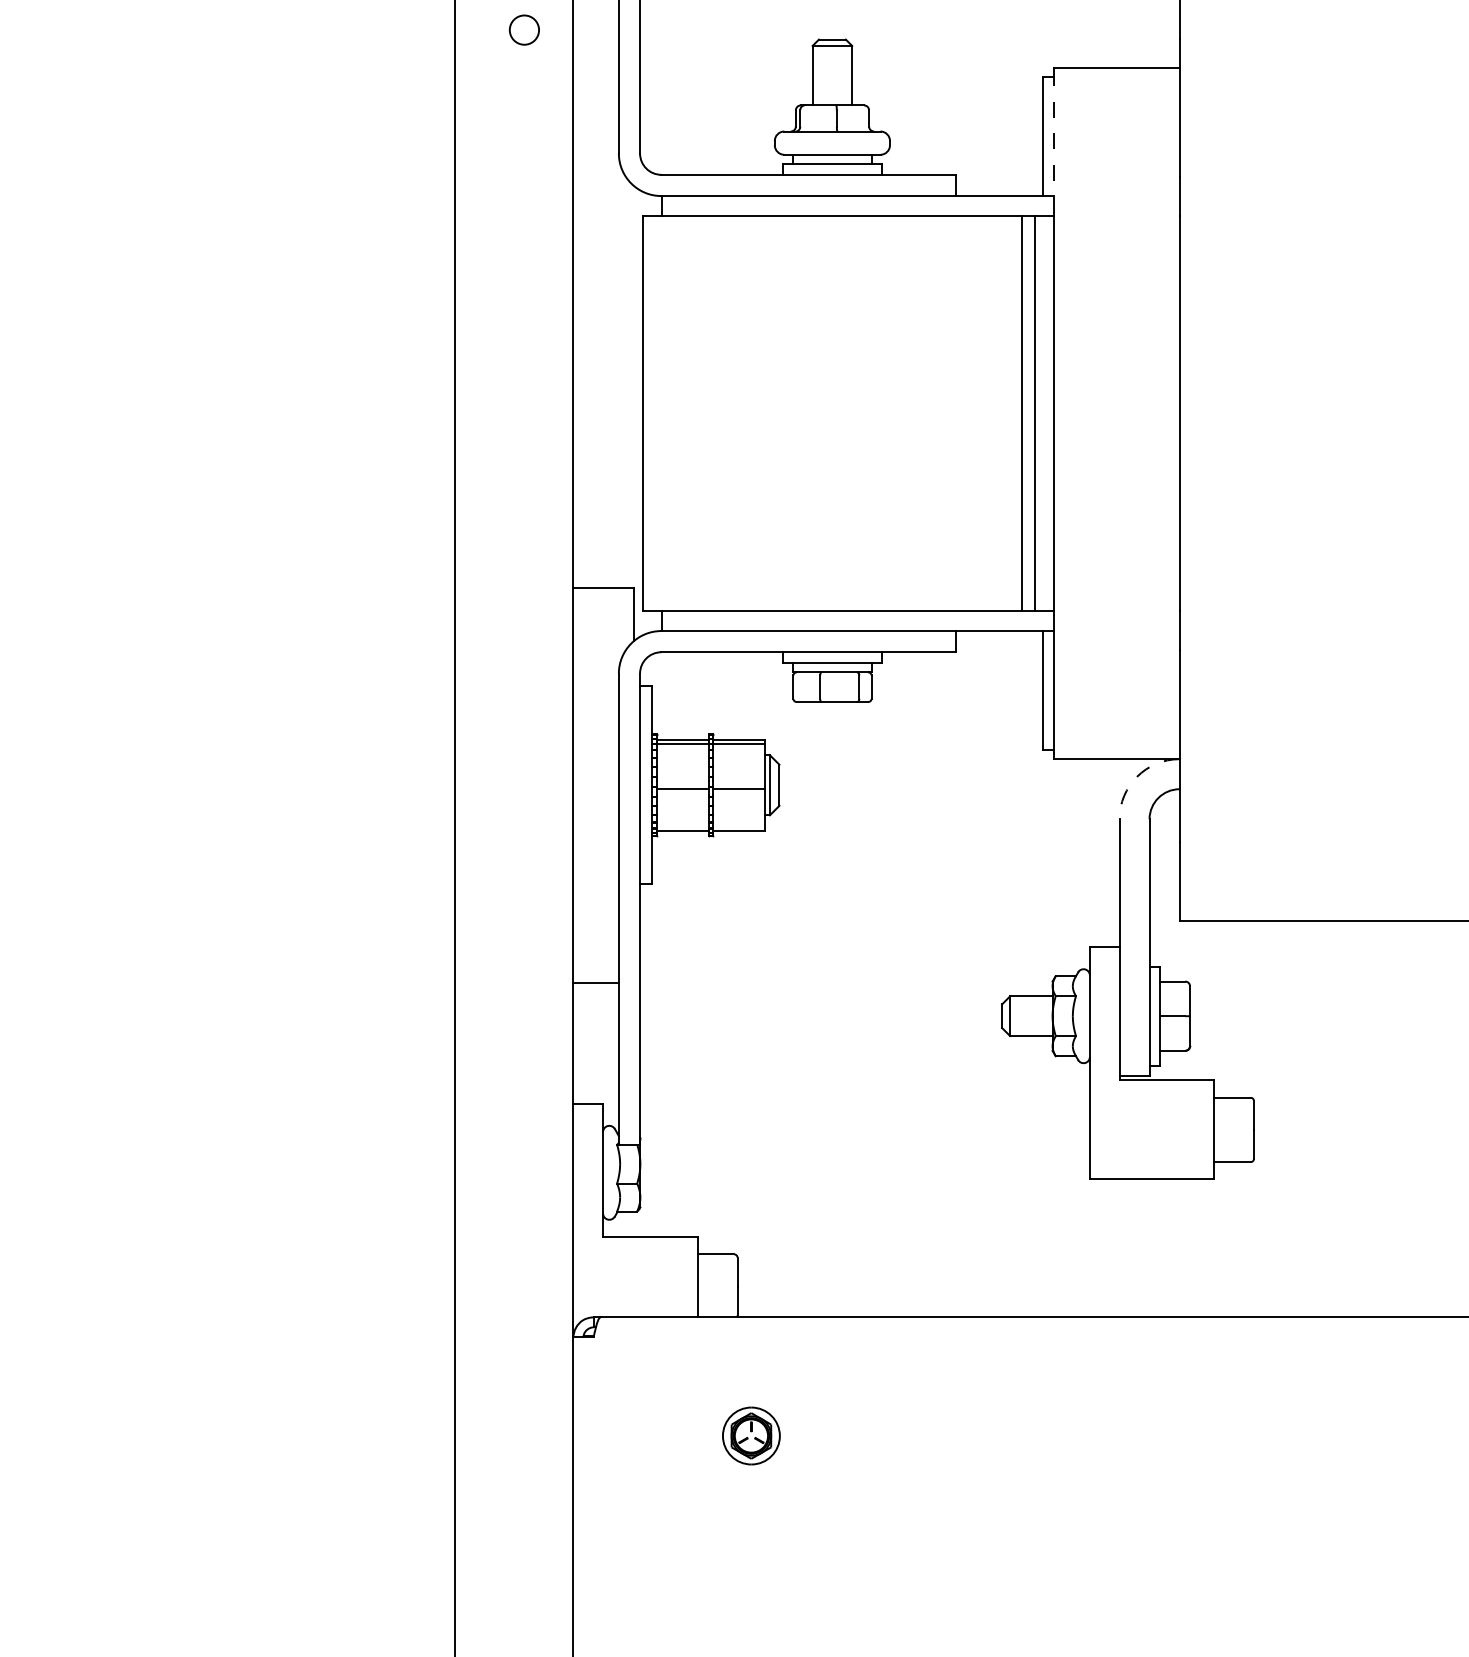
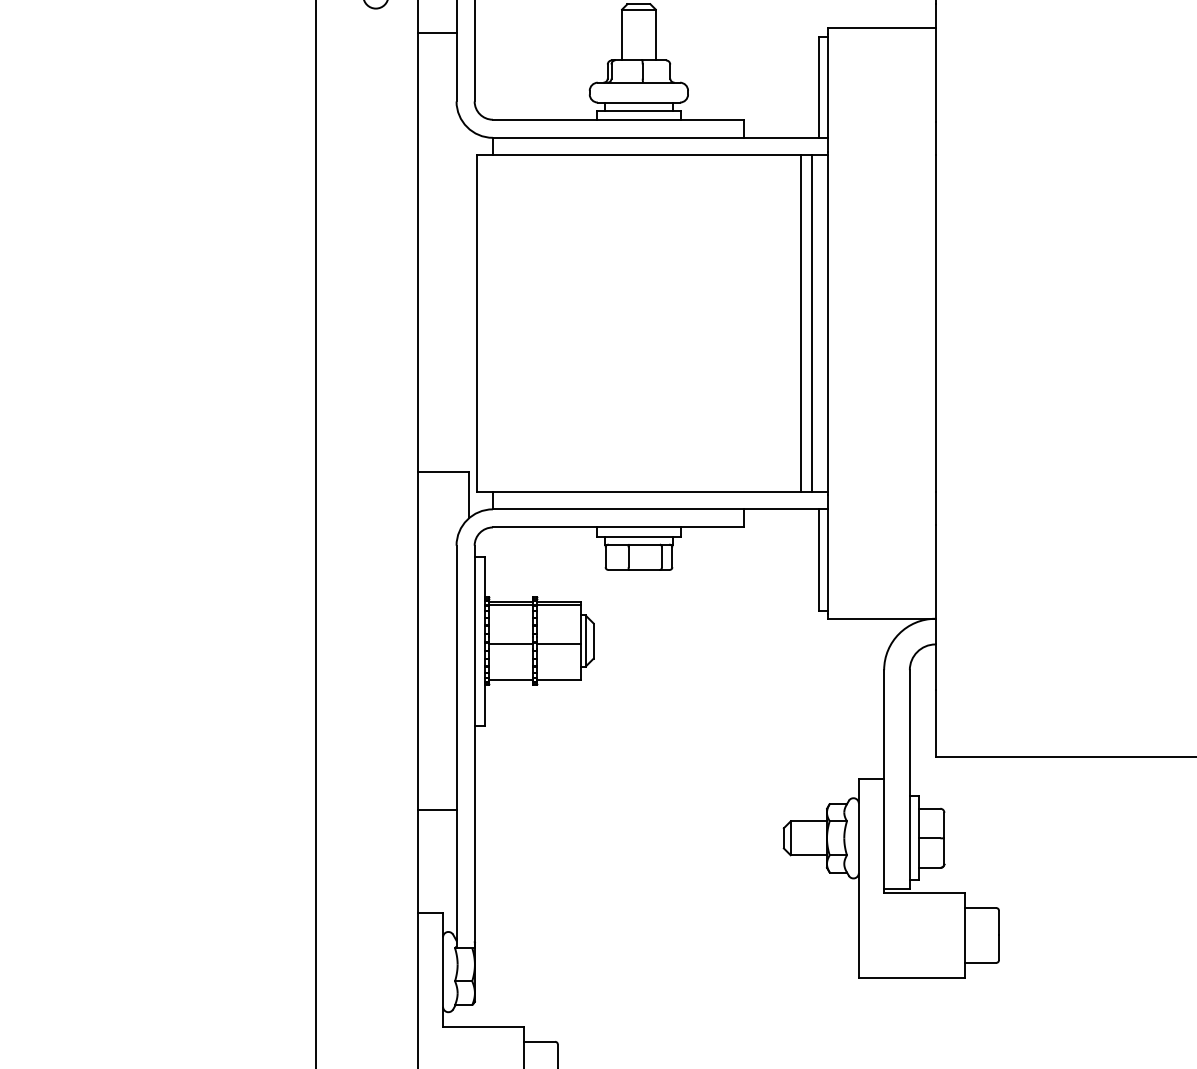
line: (595, 73) -> (436, 33), added
line: (1053, 142) -> (827, 92), dashed -> solid
arc: (1137, 776) -> (899, 633), dashed -> solid

